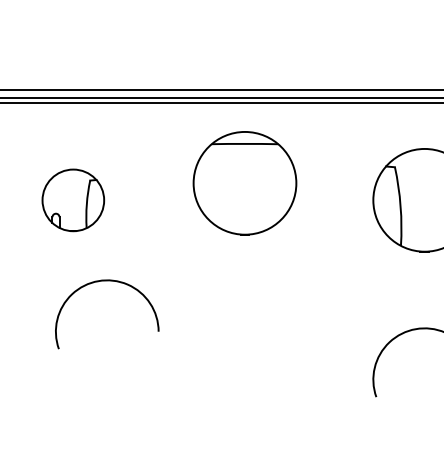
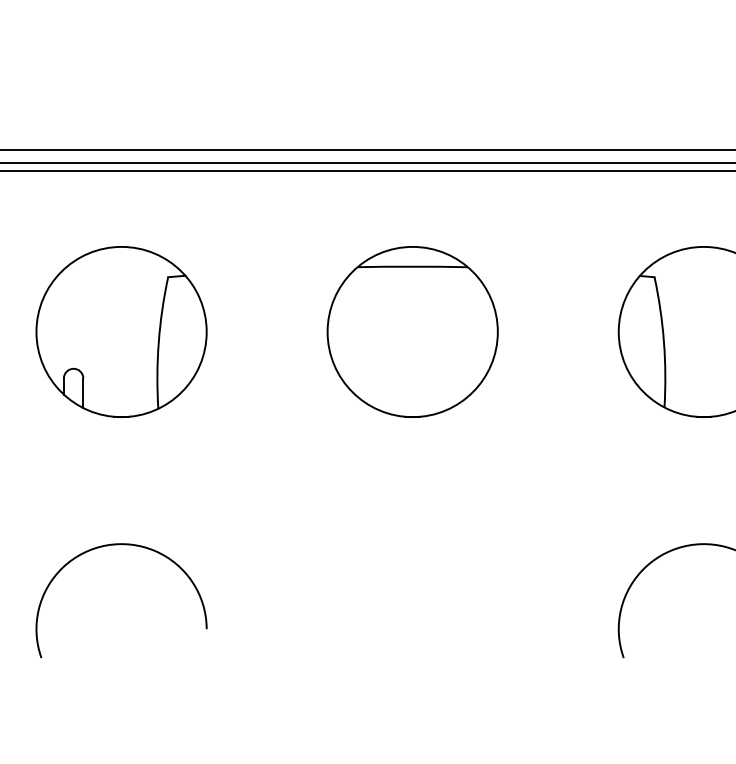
part: (244, 183) -> (411, 332), moved
part: (73, 200) -> (121, 332), size x1.67
arc: (107, 281) -> (121, 546), moved

